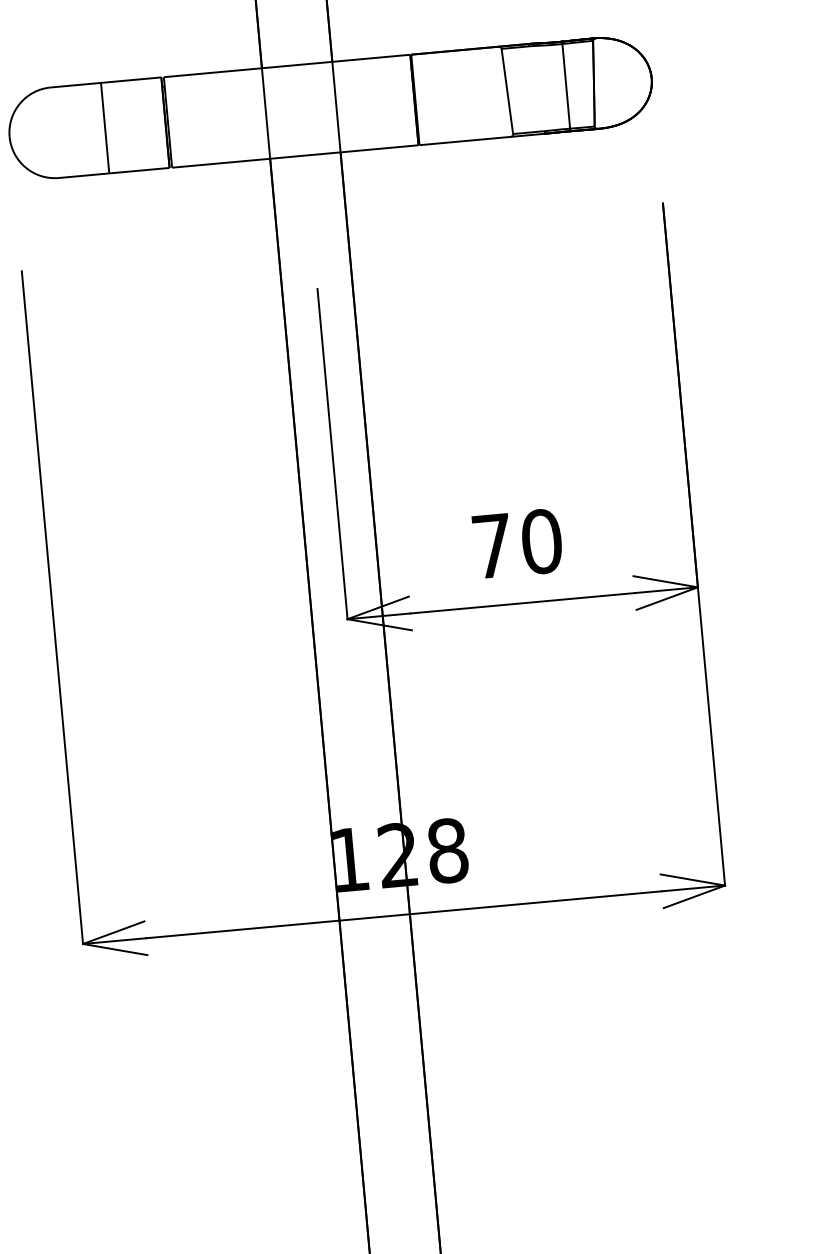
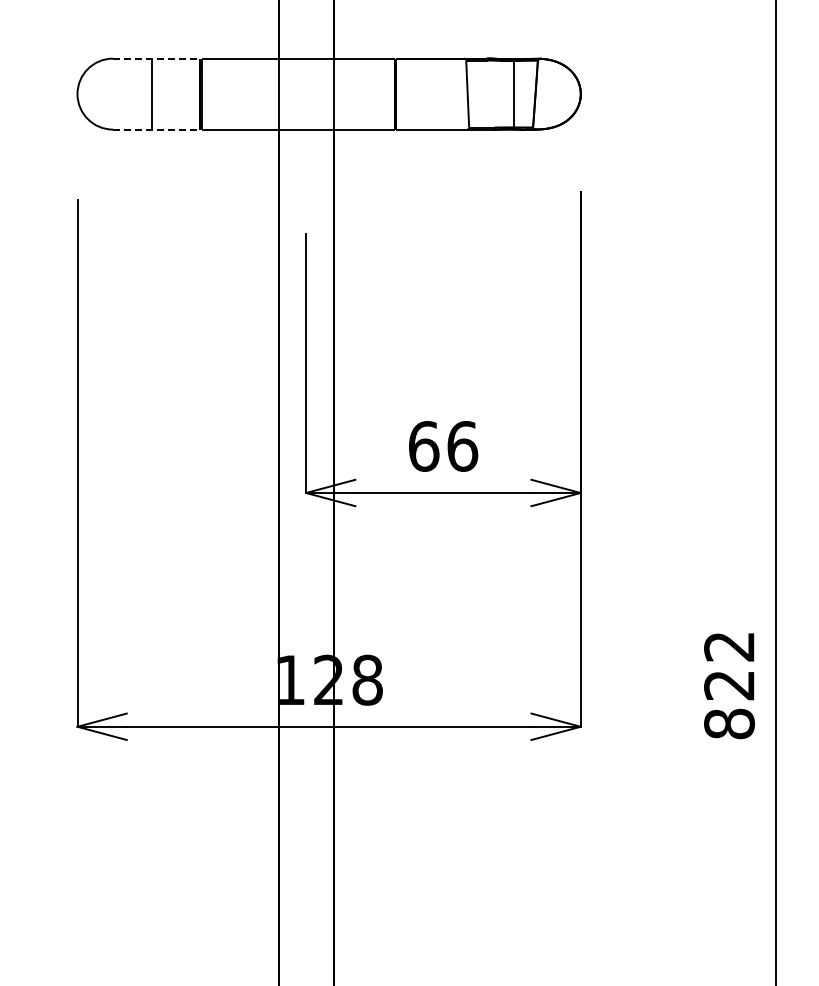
line: (106, 82) -> (156, 58), solid -> dashed
line: (114, 172) -> (156, 129), solid -> dashed
text: (517, 543) -> (443, 446), 70 -> 66

